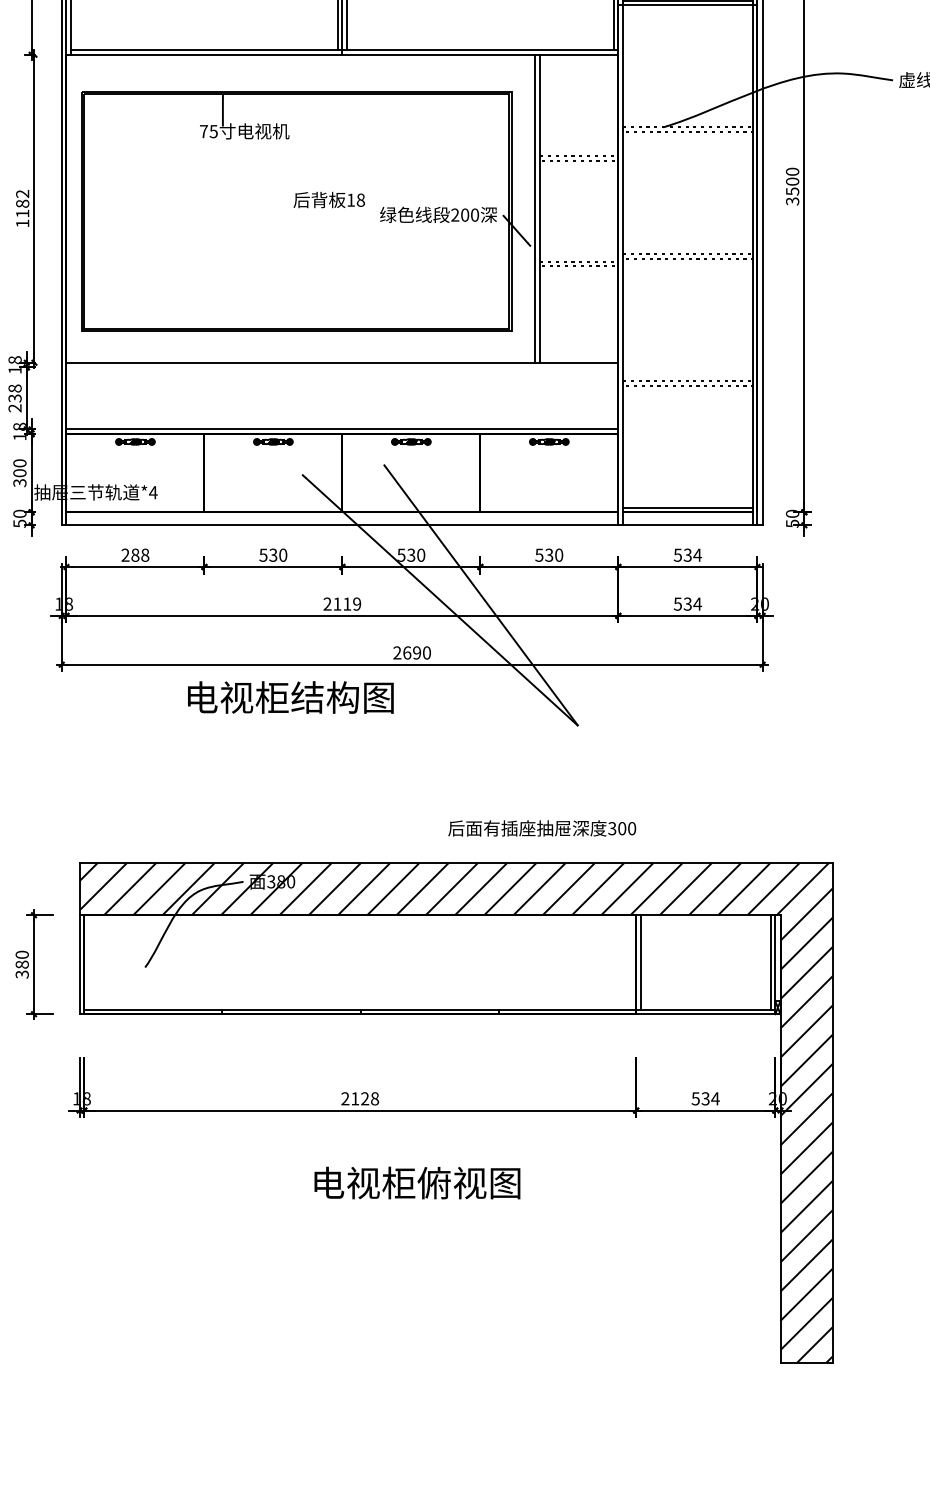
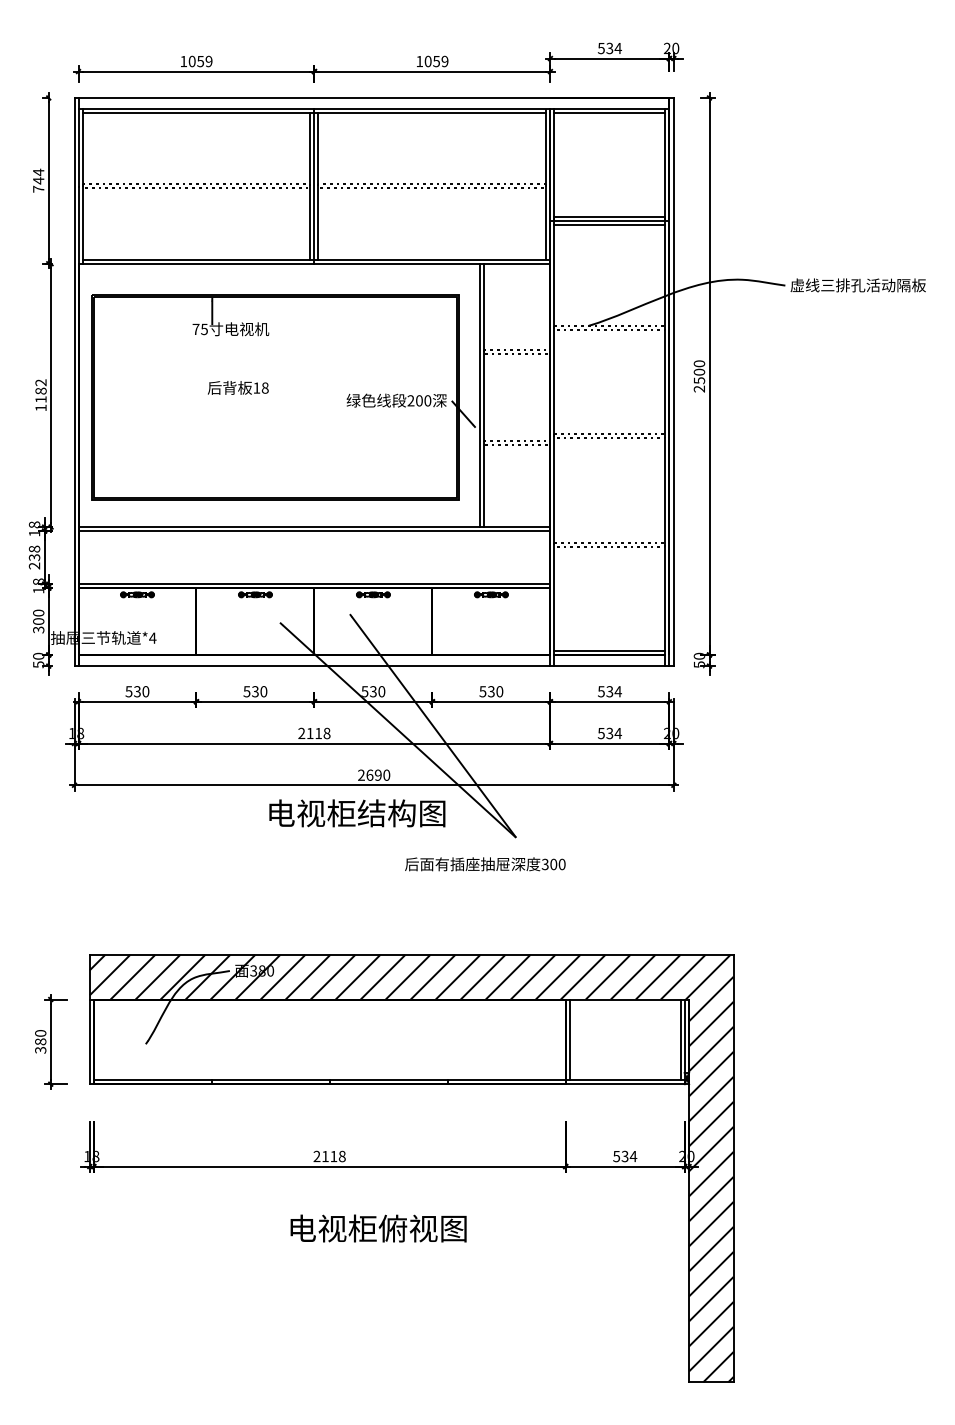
line: (687, 10) -> (609, 225), added
text: (329, 199) -> (238, 387), moved
text: (792, 200) -> (699, 388), 3500 -> 2500
line: (342, 367) -> (314, 531), added
text: (135, 555) -> (137, 691), 288 -> 530
text: (356, 604) -> (326, 733), 2119 -> 2118
text: (290, 697) -> (357, 813), moved
text: (542, 828) -> (485, 864), moved
text: (364, 1097) -> (333, 1155), 2128 -> 2118

